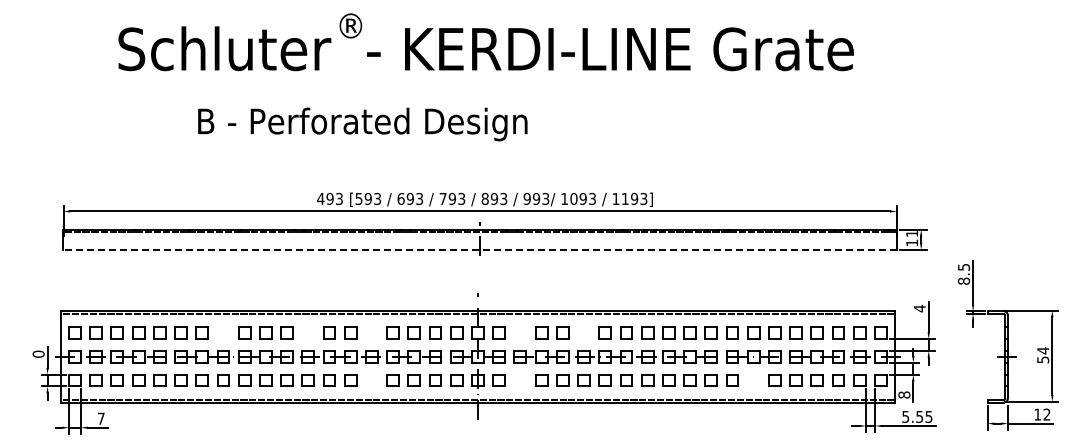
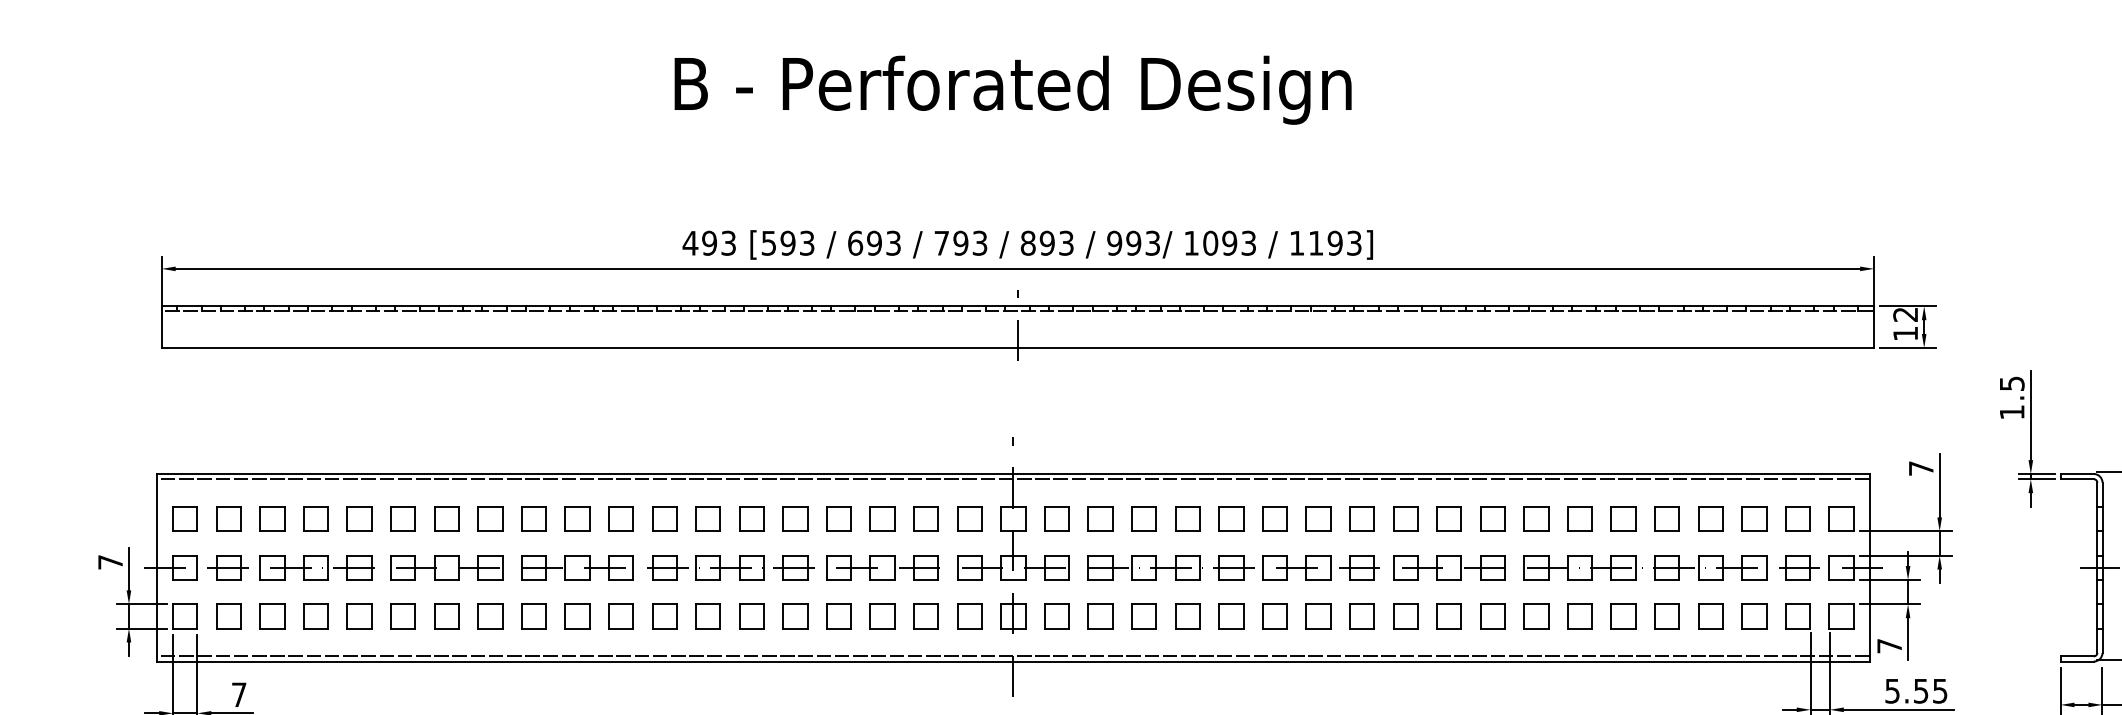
text: (362, 124) -> (1012, 90), moved
text: (911, 234) -> (1904, 316), 11 -> 12
line: (480, 249) -> (1018, 347), dashed -> solid
text: (964, 280) -> (2013, 410), 8.5 -> 1.5
text: (919, 308) -> (1920, 468), 4 -> 7
part: (223, 332) -> (490, 517), added
part: (307, 332) -> (663, 517), added
part: (371, 332) -> (794, 517), added
part: (519, 332) -> (1098, 517), added
part: (583, 332) -> (1230, 517), added
text: (38, 353) -> (110, 560), 0 -> 7
part: (371, 380) -> (794, 616), added
part: (519, 380) -> (1098, 616), added
part: (753, 380) -> (1579, 616), added
text: (904, 394) -> (1889, 645), 8 -> 7

